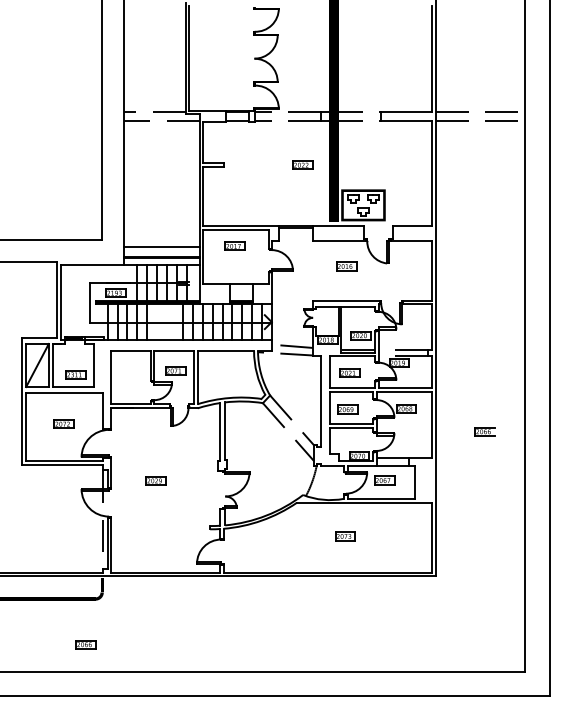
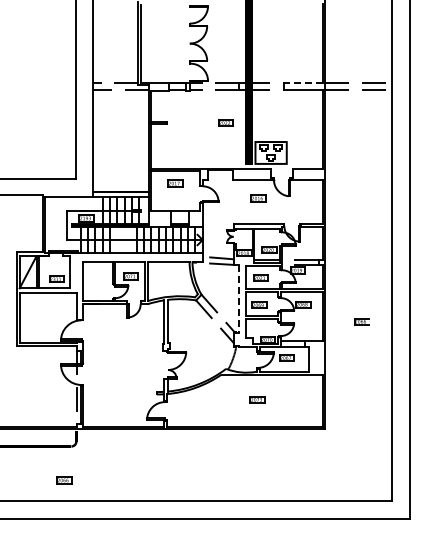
line: (406, 112) -> (303, 83), solid -> dashed
line: (161, 247) -> (120, 184), removed
line: (321, 401) -> (239, 299), solid -> dashed
part: (63, 423) -> (47, 315), removed
part: (156, 479) -> (116, 357), removed

